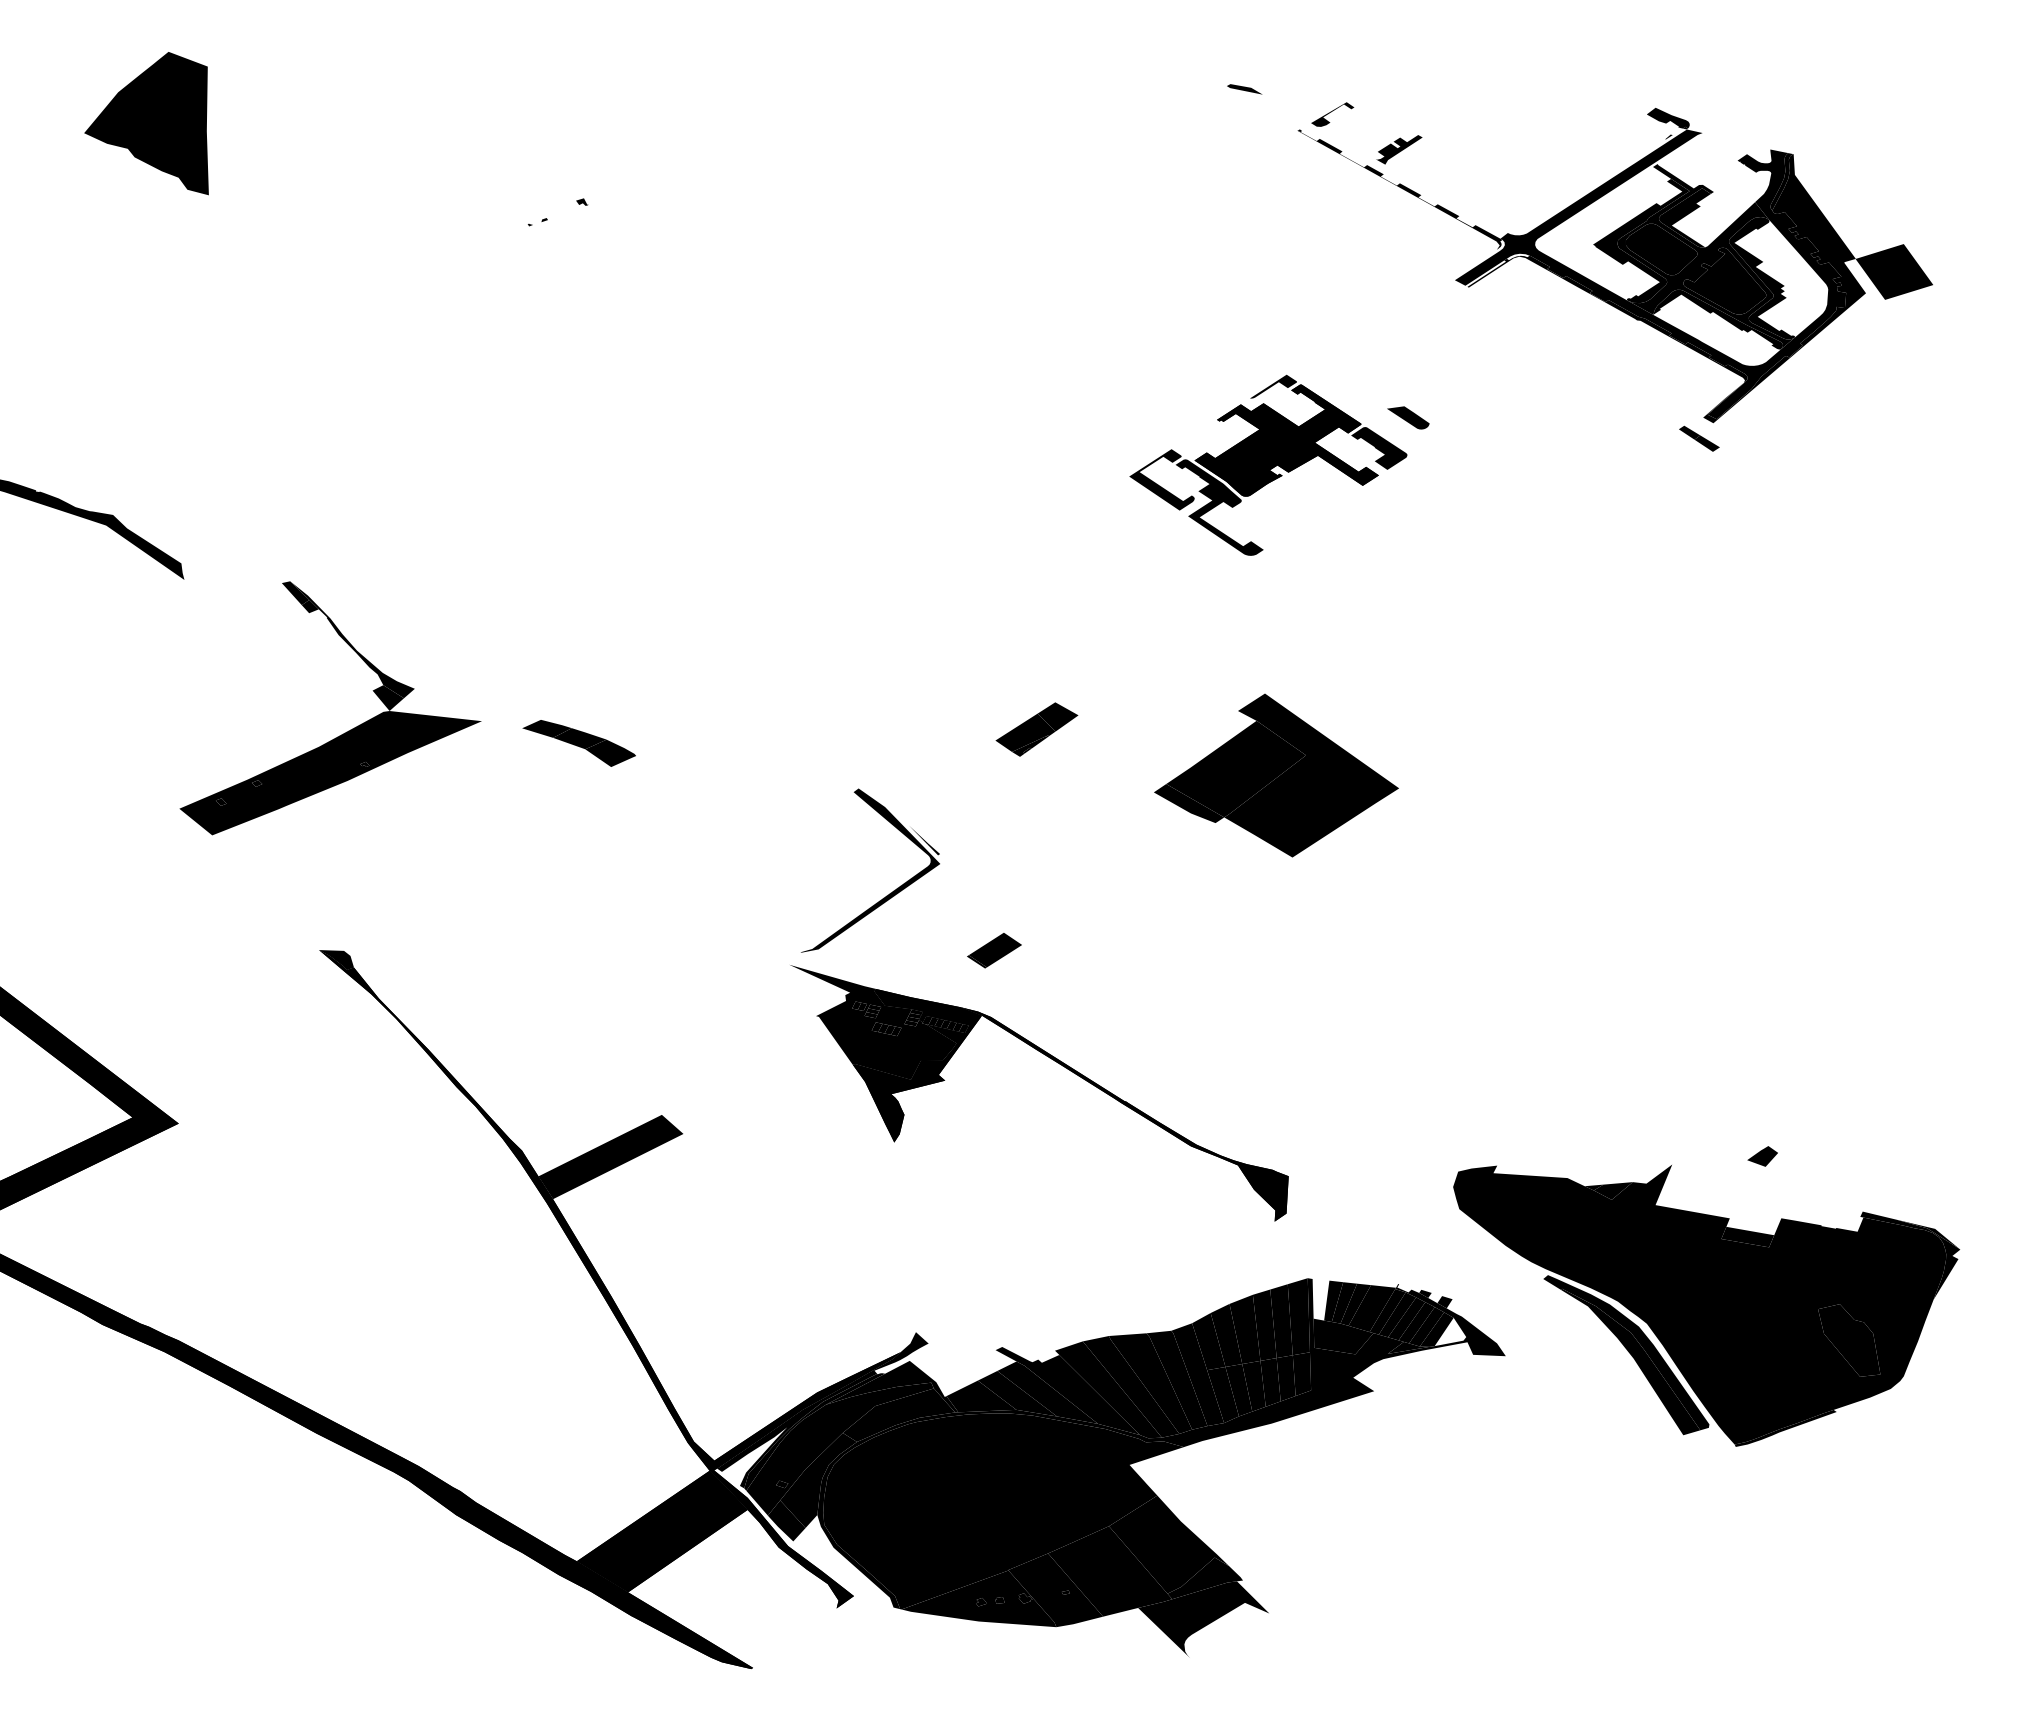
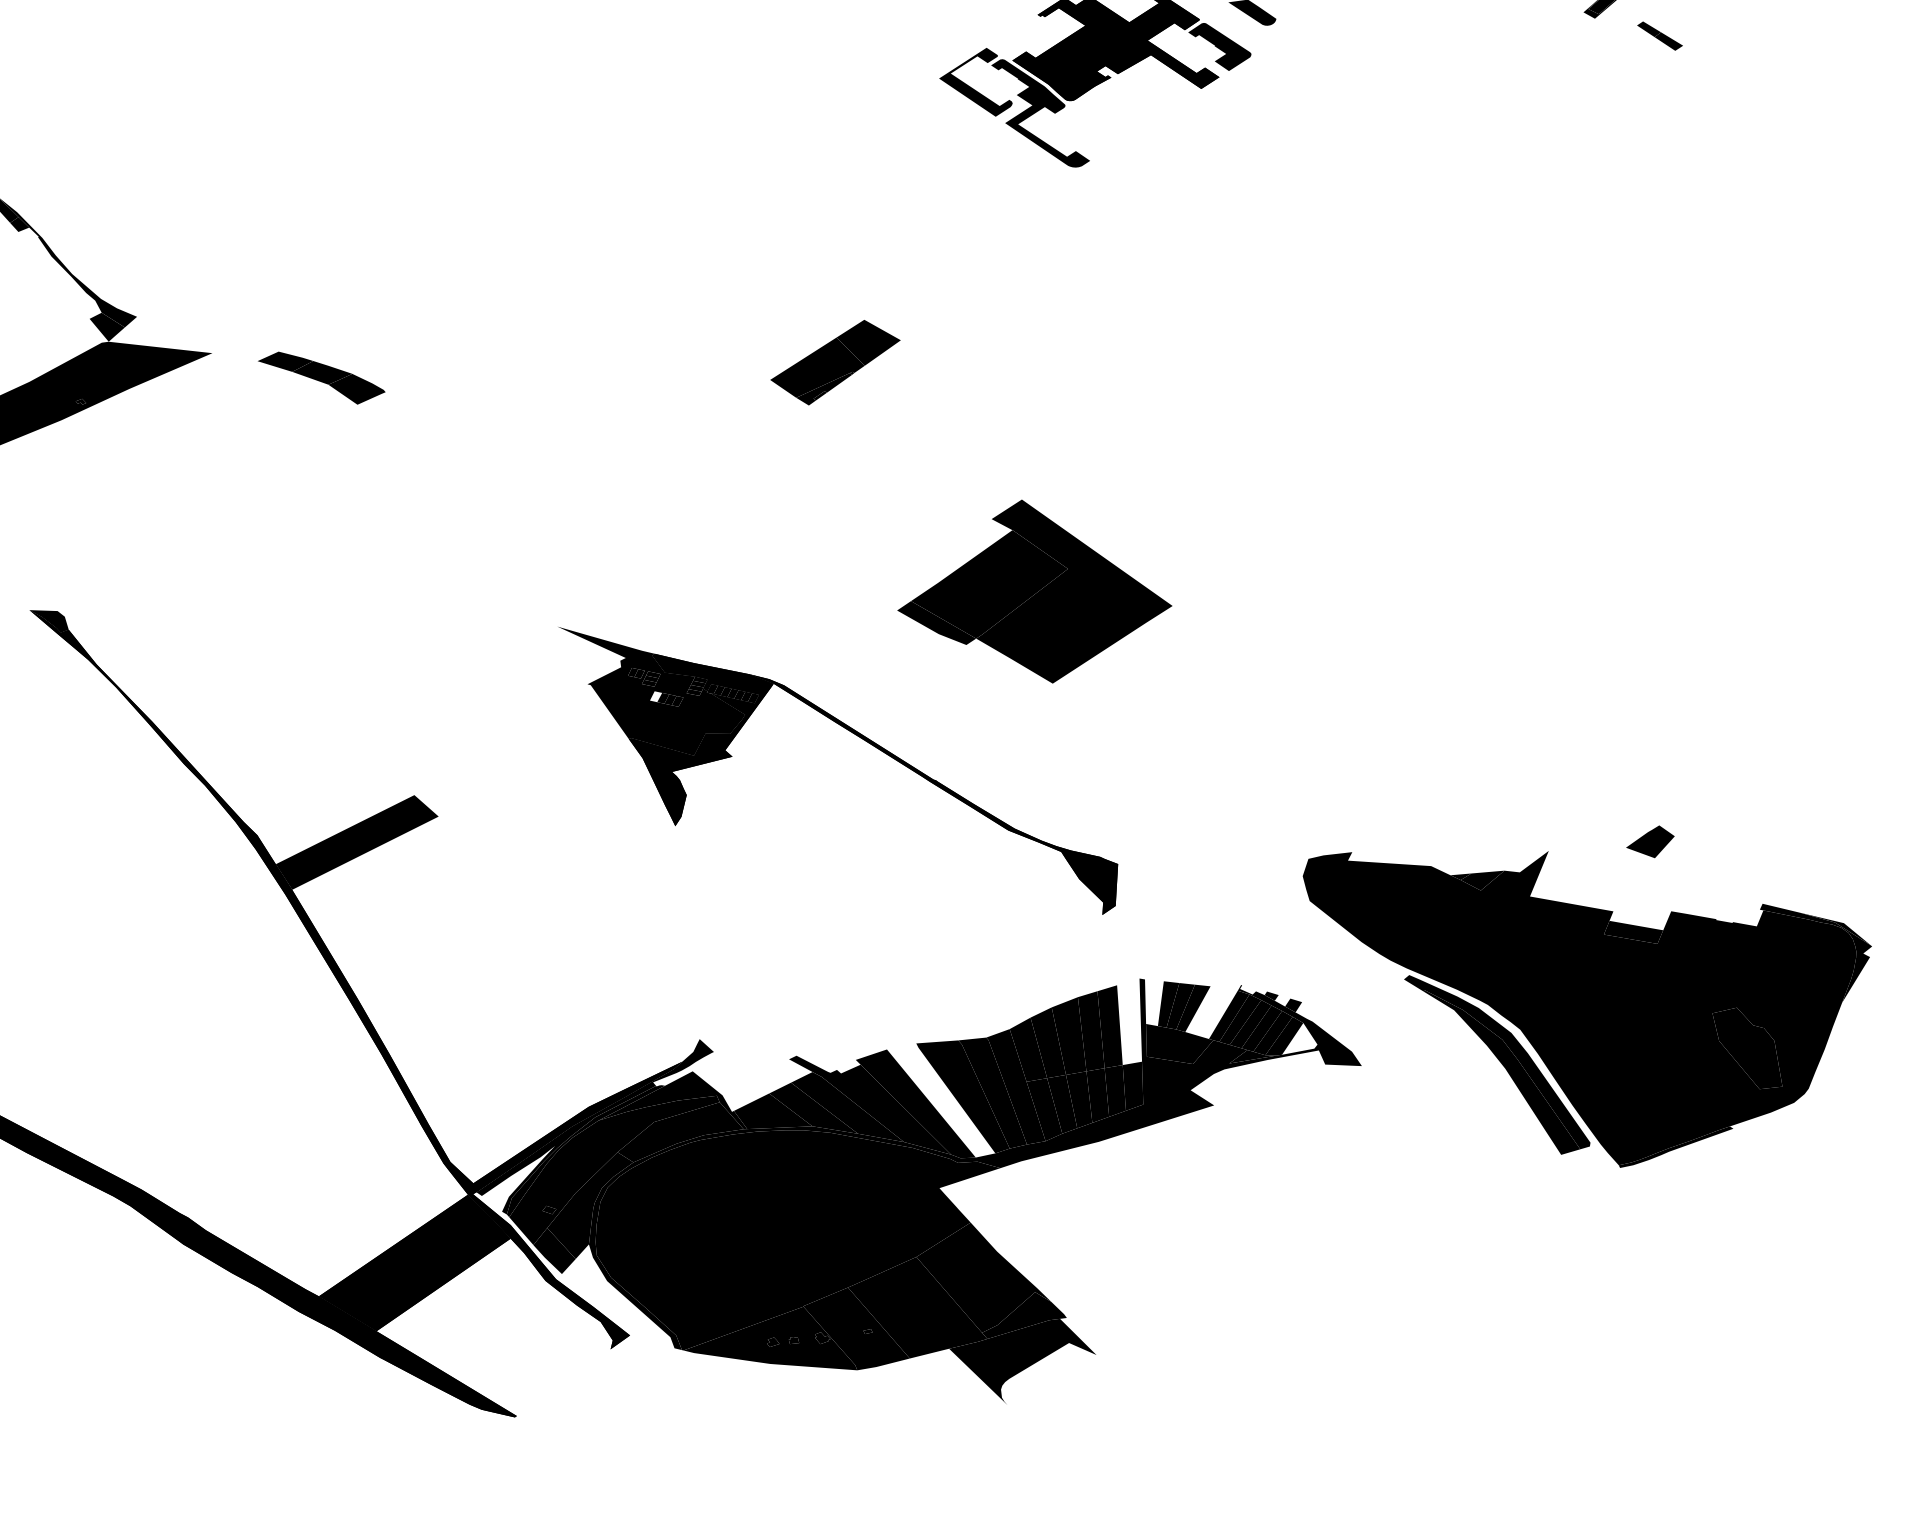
part: (1699, 438) -> (1660, 35), moved
part: (1036, 729) -> (834, 362), size x1.4
part: (1276, 775) -> (1034, 591), moved
part: (886, 895) -> (666, 548), removed
part: (994, 950) -> (787, 610), removed
fill: (876, 1027) -> (655, 697), removed
part: (1762, 1156) -> (1650, 841), size x1.4
fill: (1372, 1308) -> (1212, 1012), removed
fill: (1298, 1316) -> (1129, 1021), removed
fill: (1130, 1386) -> (940, 1100), removed

